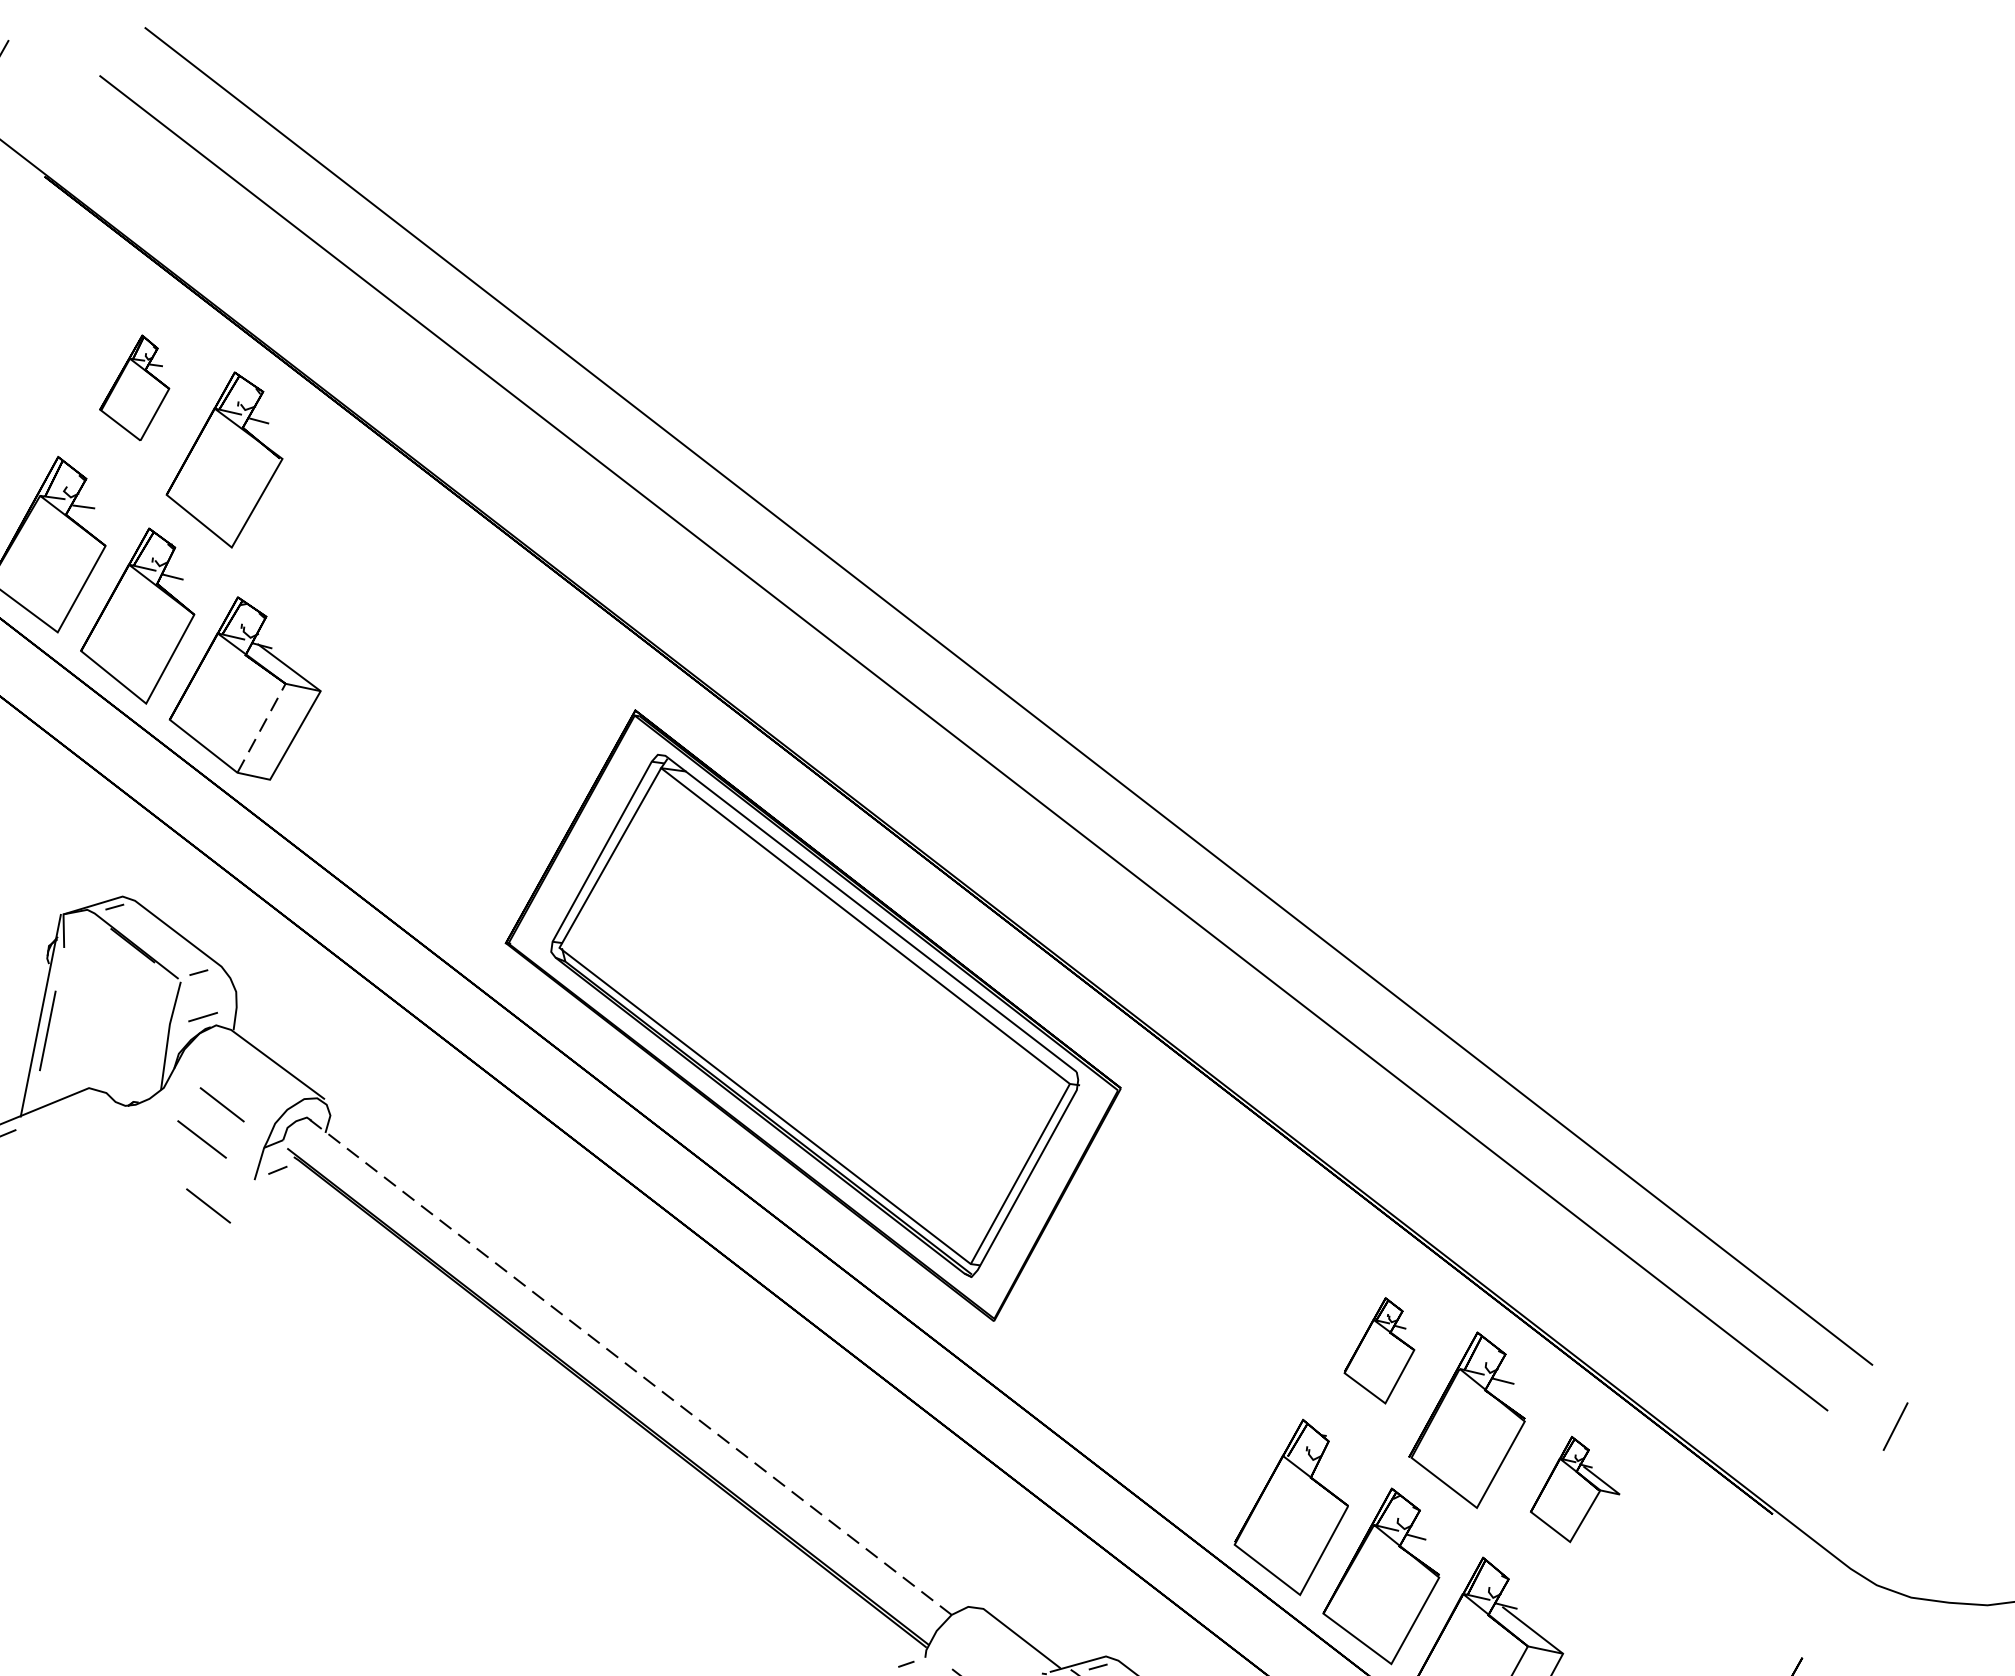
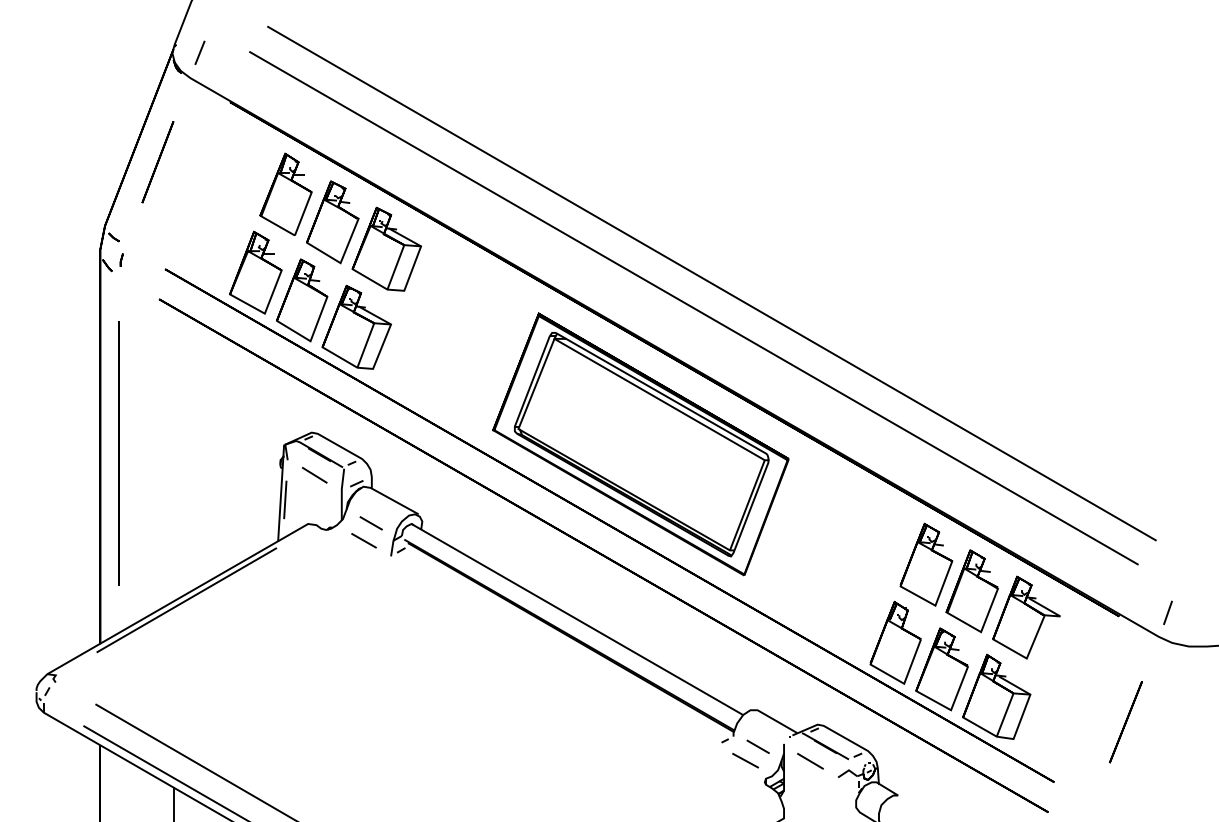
part: (135, 387) -> (285, 194), size x1.67
part: (332, 529) -> (386, 248), added
line: (260, 728) -> (365, 345), dashed -> solid
line: (116, 985) -> (314, 474), added
line: (206, 1206) -> (370, 571), removed
part: (1381, 1349) -> (926, 564), size x1.67
line: (627, 1365) -> (576, 619), dashed -> solid
line: (1894, 1425) -> (1167, 612), moved
part: (1576, 1490) -> (1026, 617), size x1.67

